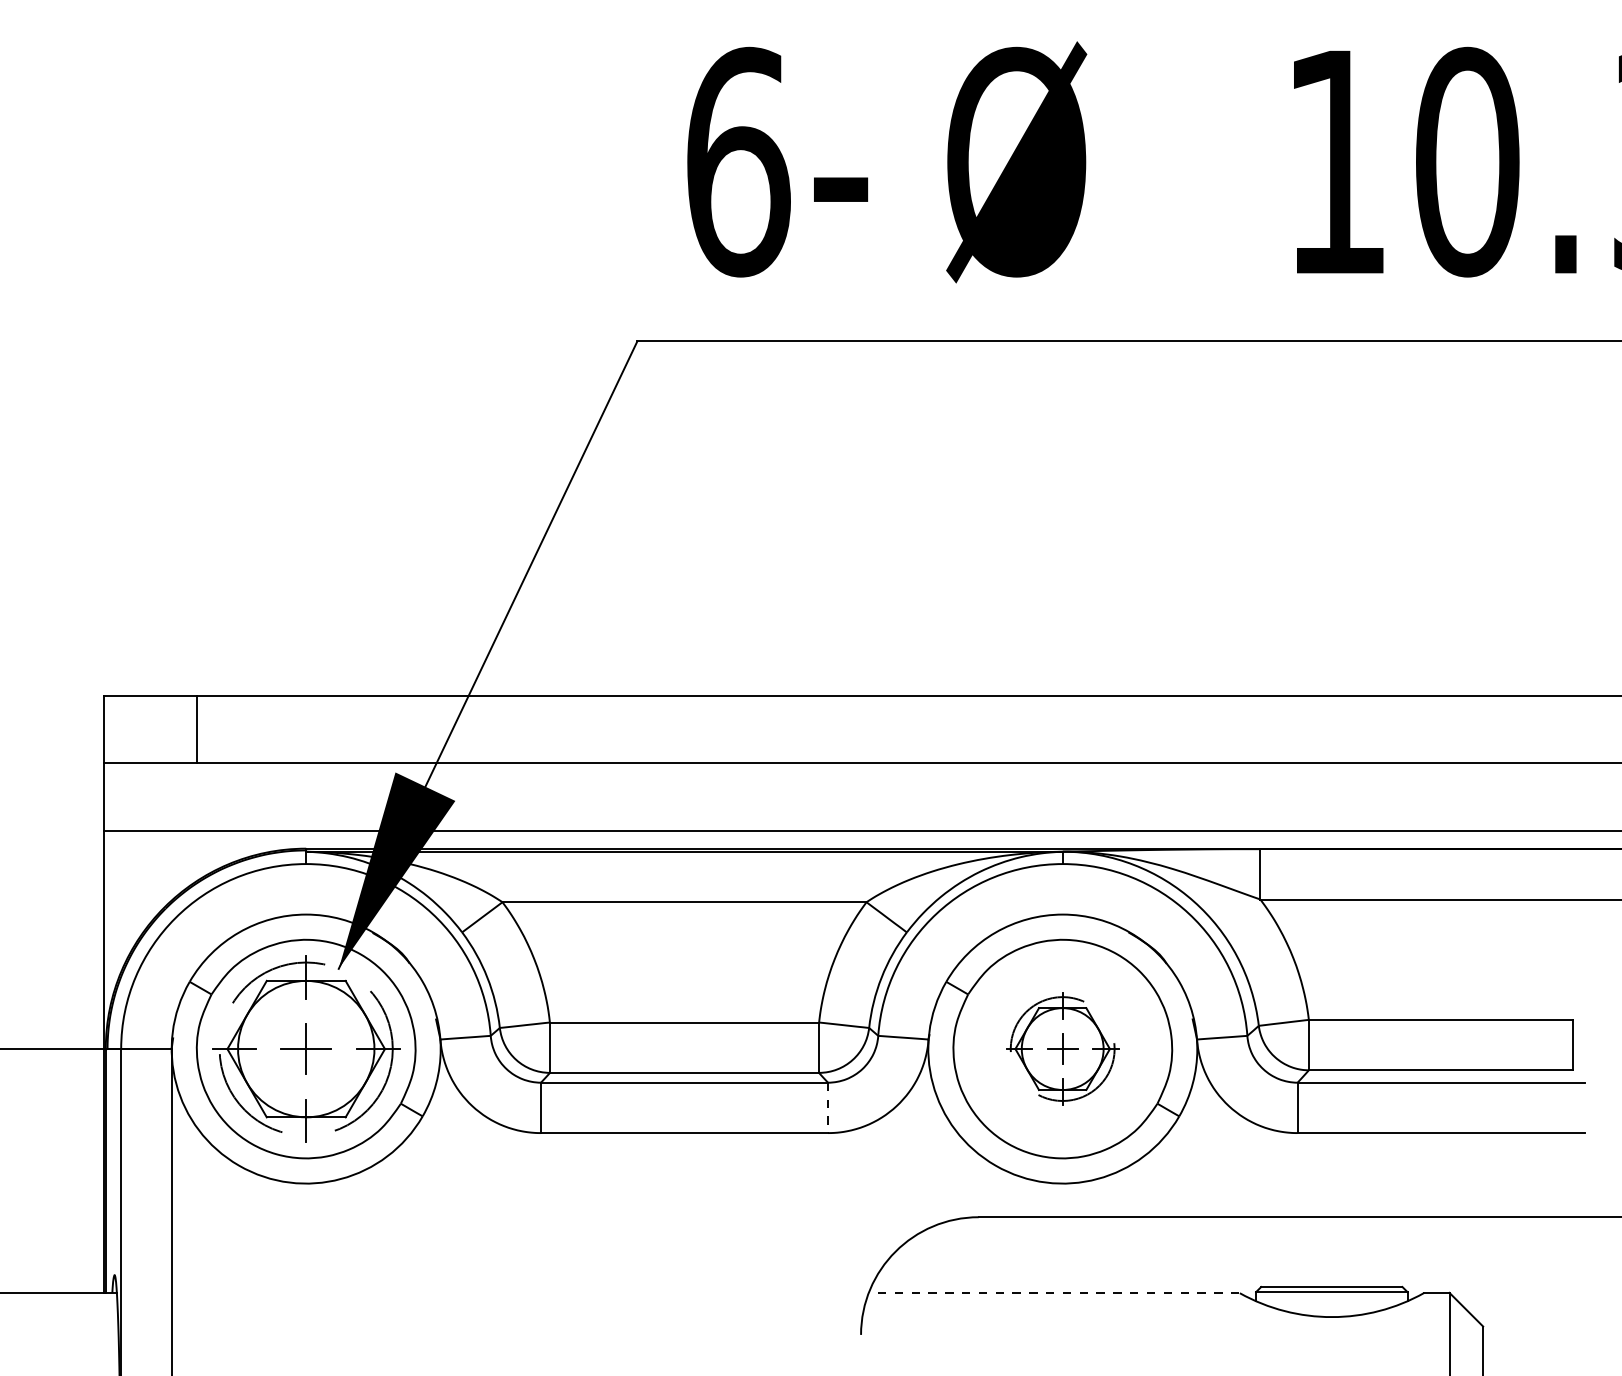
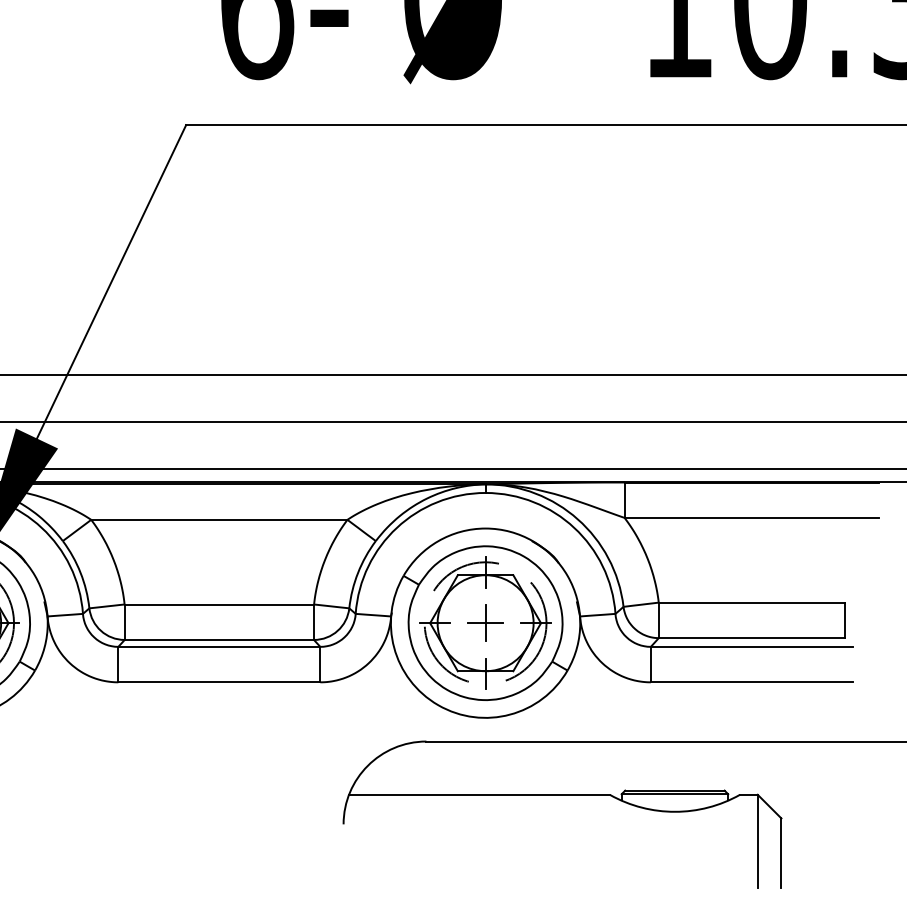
part: (1062, 1048) -> (485, 622), size x1.67
line: (828, 1108) -> (320, 665), dashed -> solid
line: (1053, 1292) -> (479, 794), dashed -> solid

